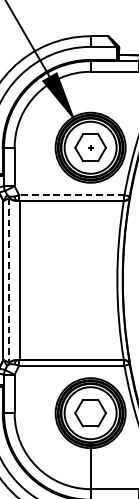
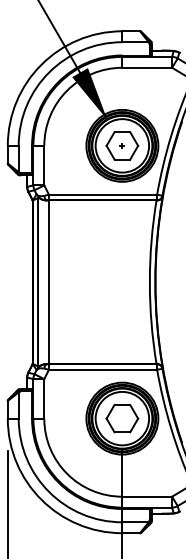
line: (71, 195) -> (102, 194), dashed -> solid
line: (9, 280) -> (38, 282), dashed -> solid

